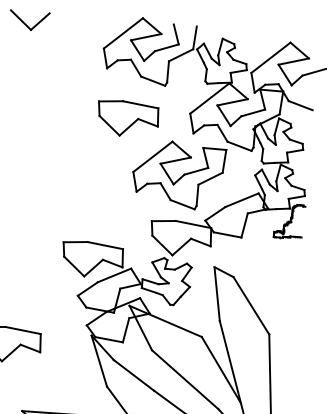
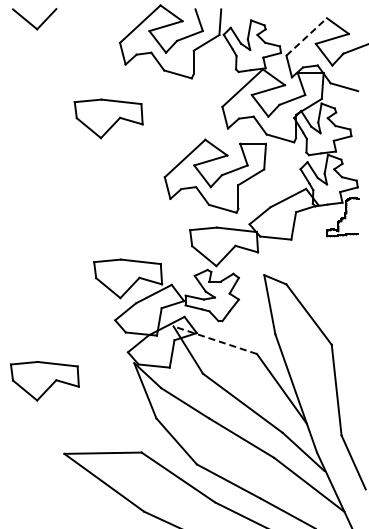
line: (270, 57) -> (306, 36), solid -> dashed
part: (127, 118) -> (108, 118), moved
line: (165, 321) -> (215, 340), solid -> dashed

